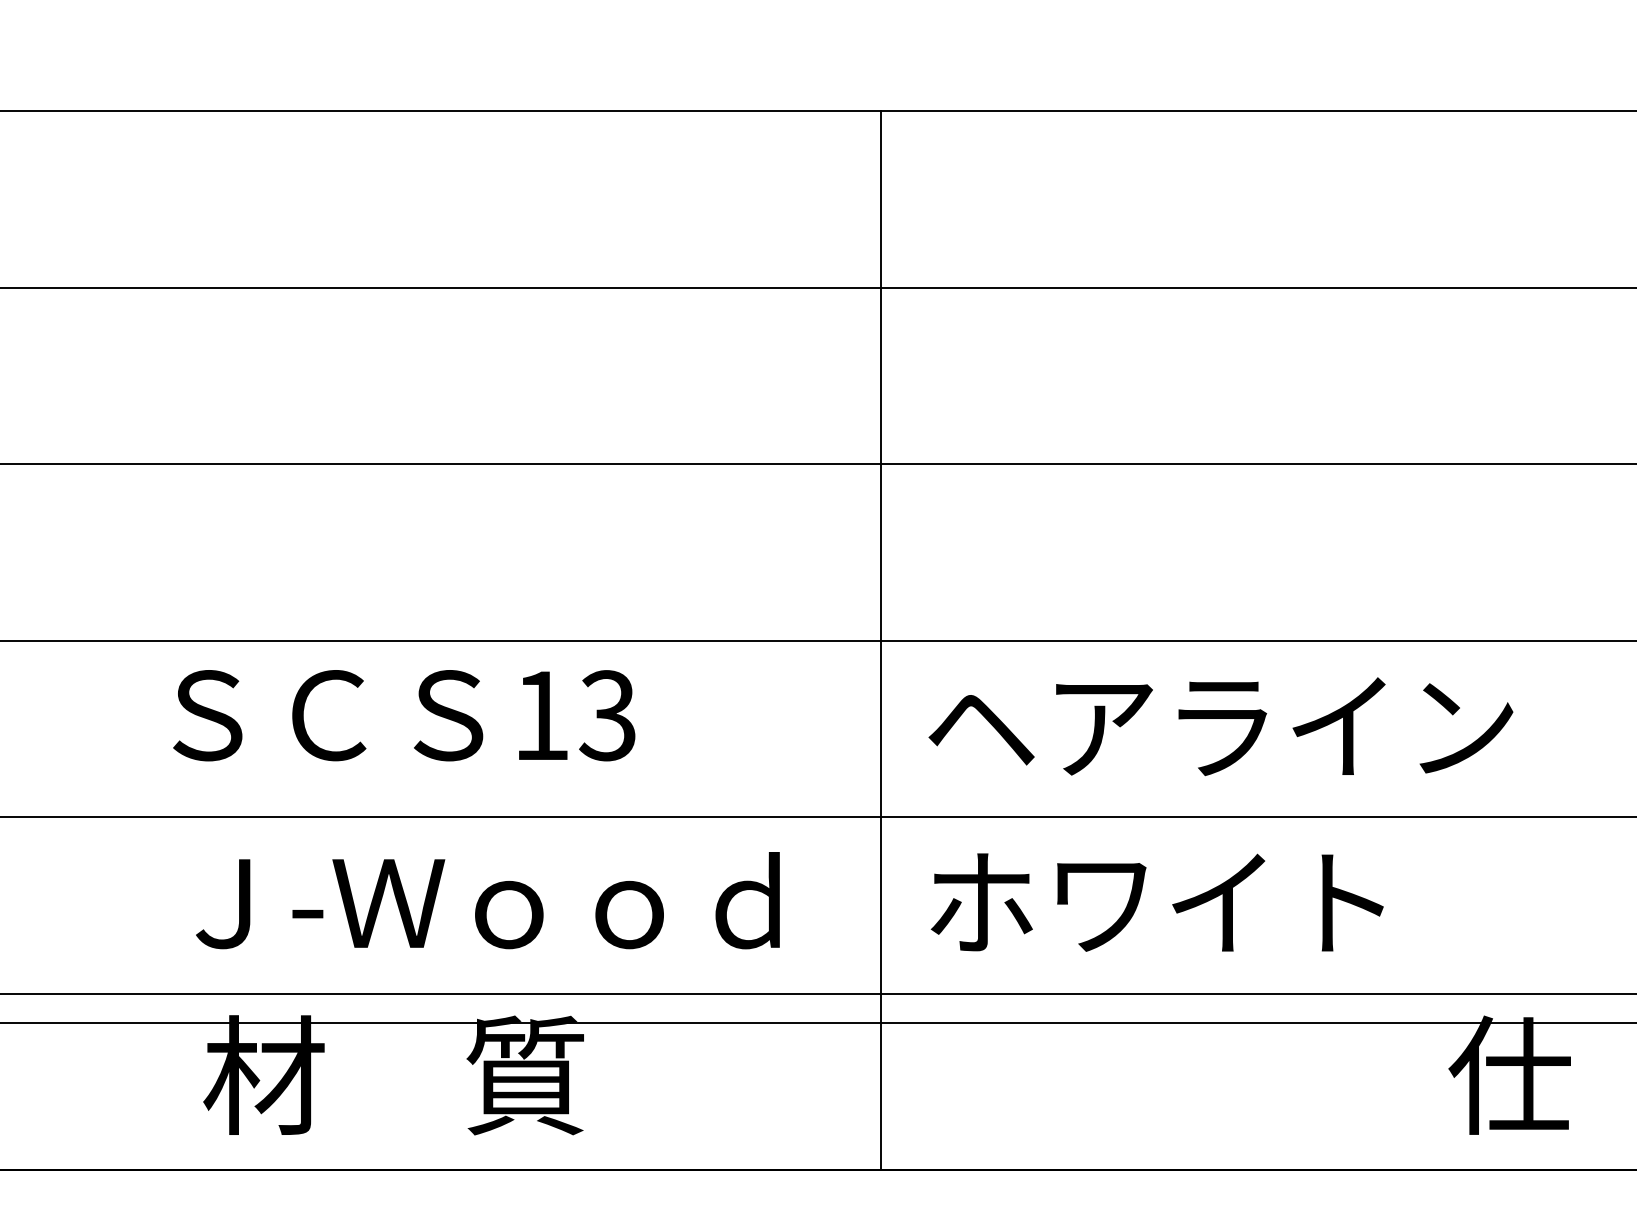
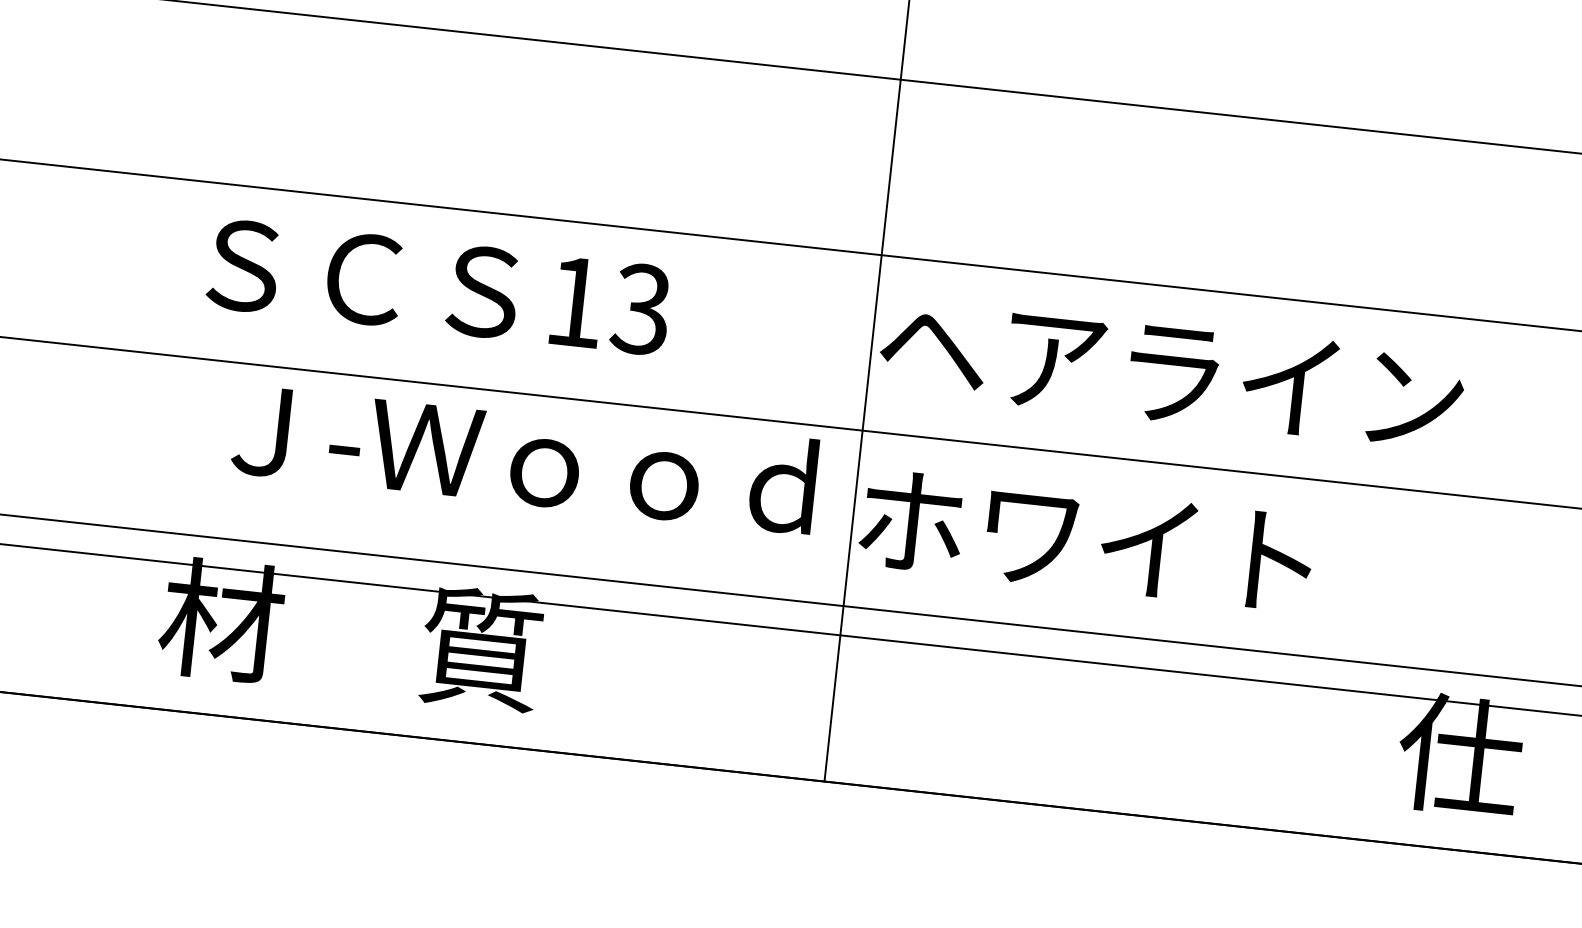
text: (404, 715) -> (439, 287), moved
text: (1220, 726) -> (1171, 372), moved
text: (487, 900) -> (524, 456), moved
text: (1156, 902) -> (1085, 540), moved

